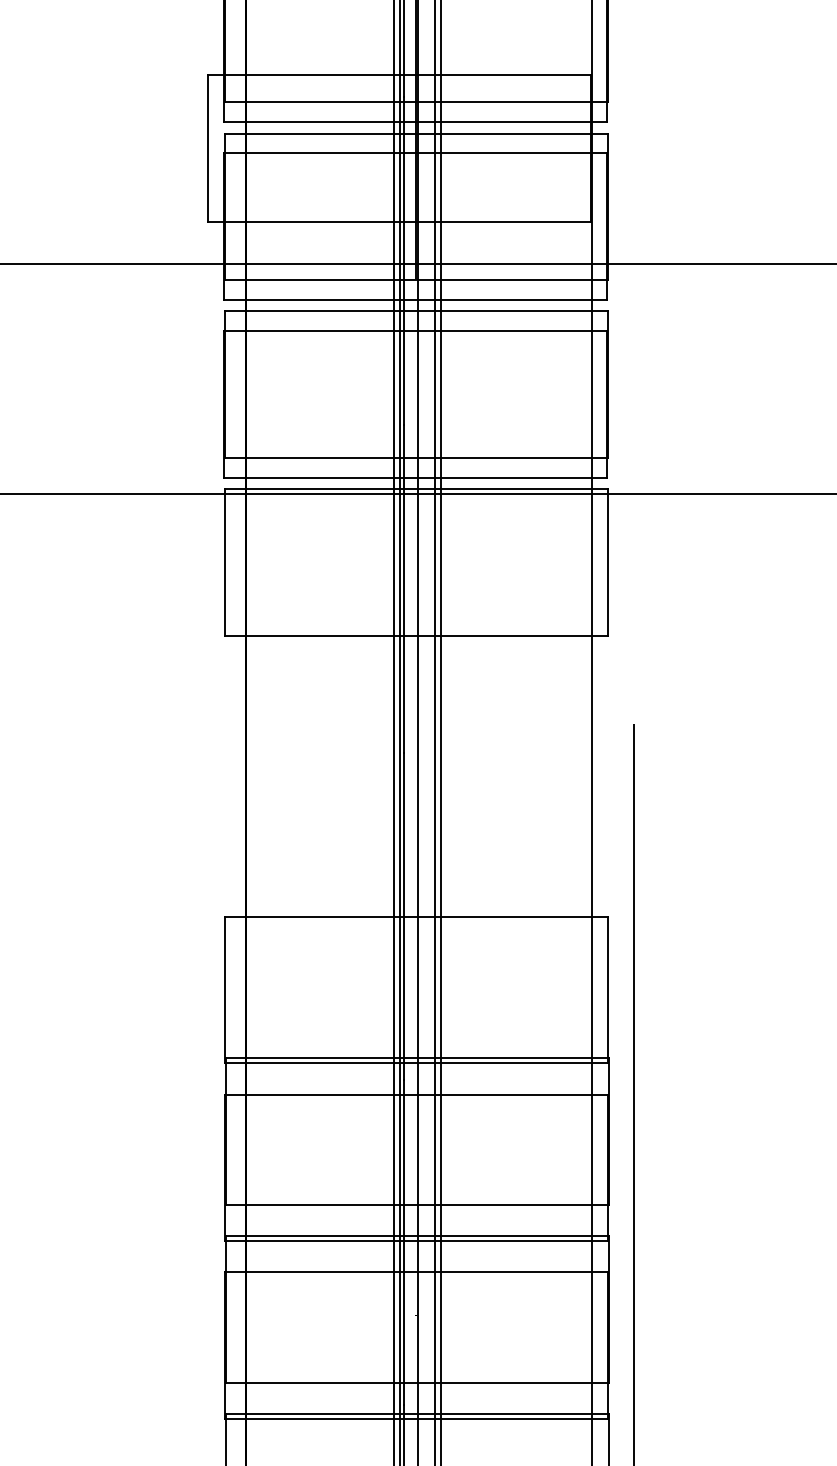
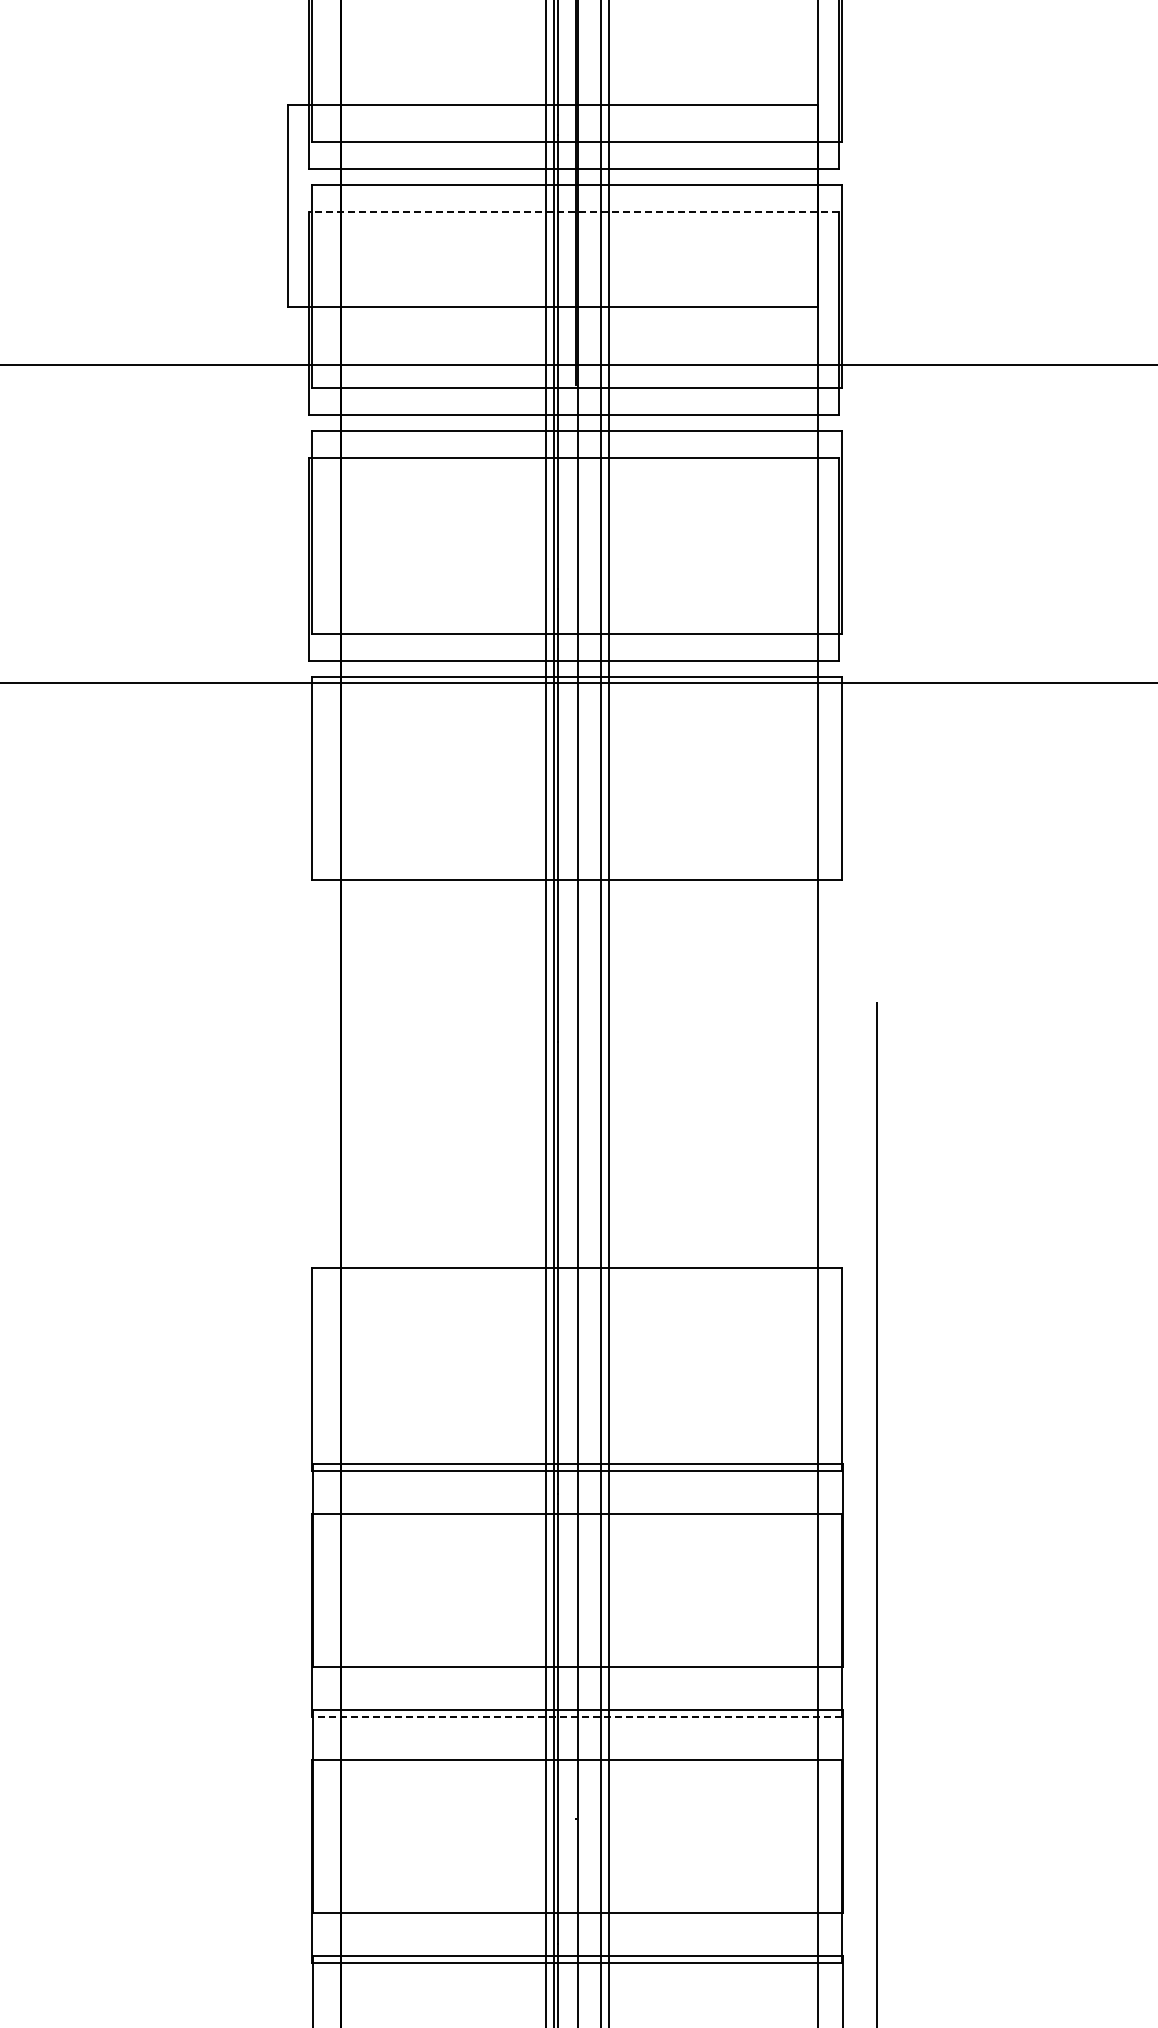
line: (415, 153) -> (574, 212), solid -> dashed
line: (416, 1240) -> (576, 1716), solid -> dashed

